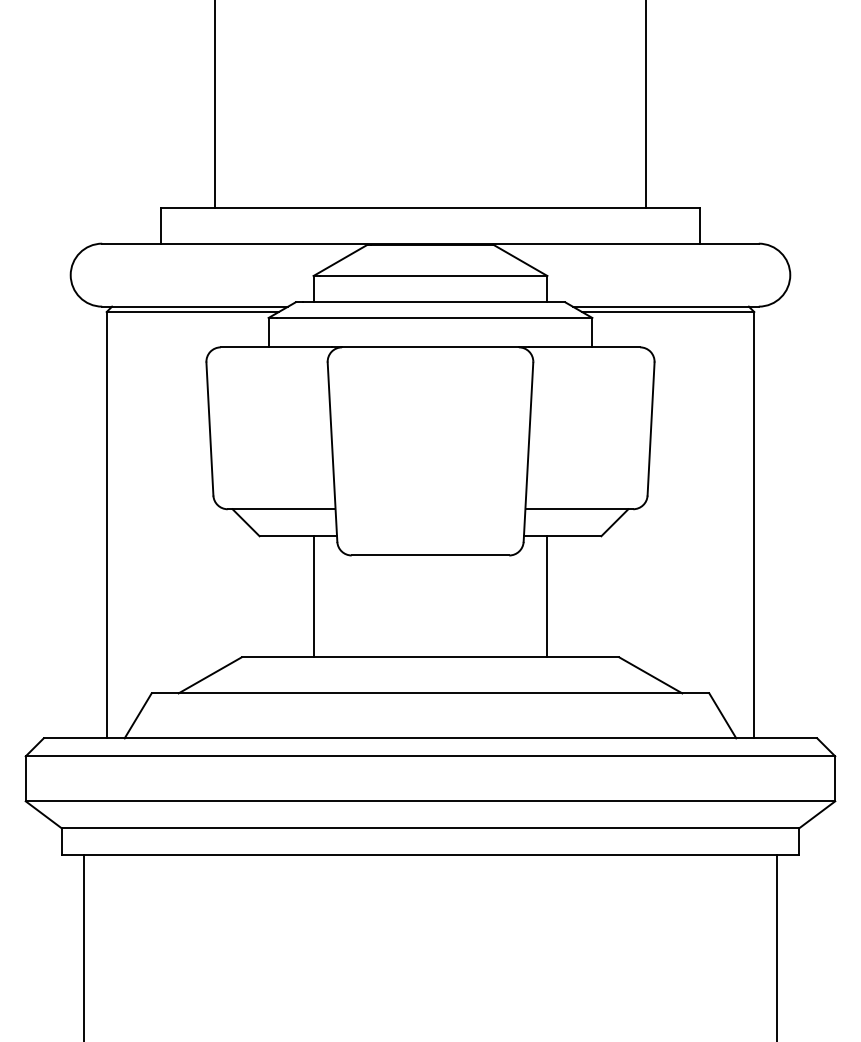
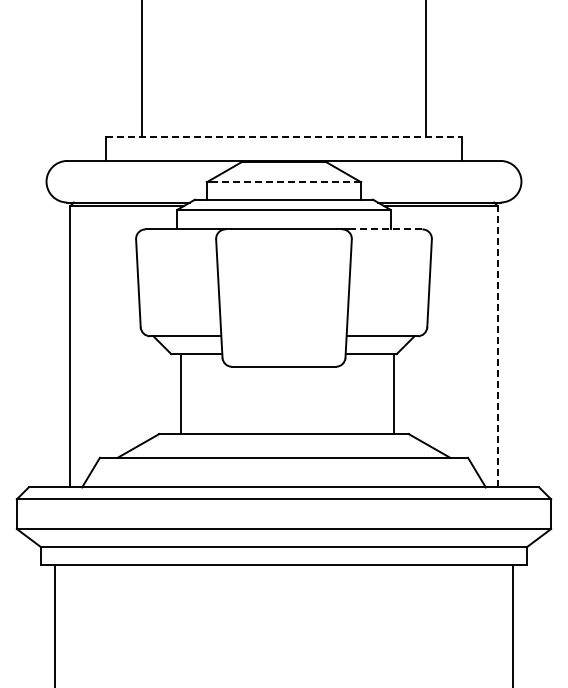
line: (431, 208) -> (284, 137), solid -> dashed
line: (432, 276) -> (285, 182), solid -> dashed
line: (584, 347) -> (385, 229), solid -> dashed
line: (753, 524) -> (497, 346), solid -> dashed
line: (313, 597) -> (180, 394), moved
line: (547, 597) -> (394, 394), moved

